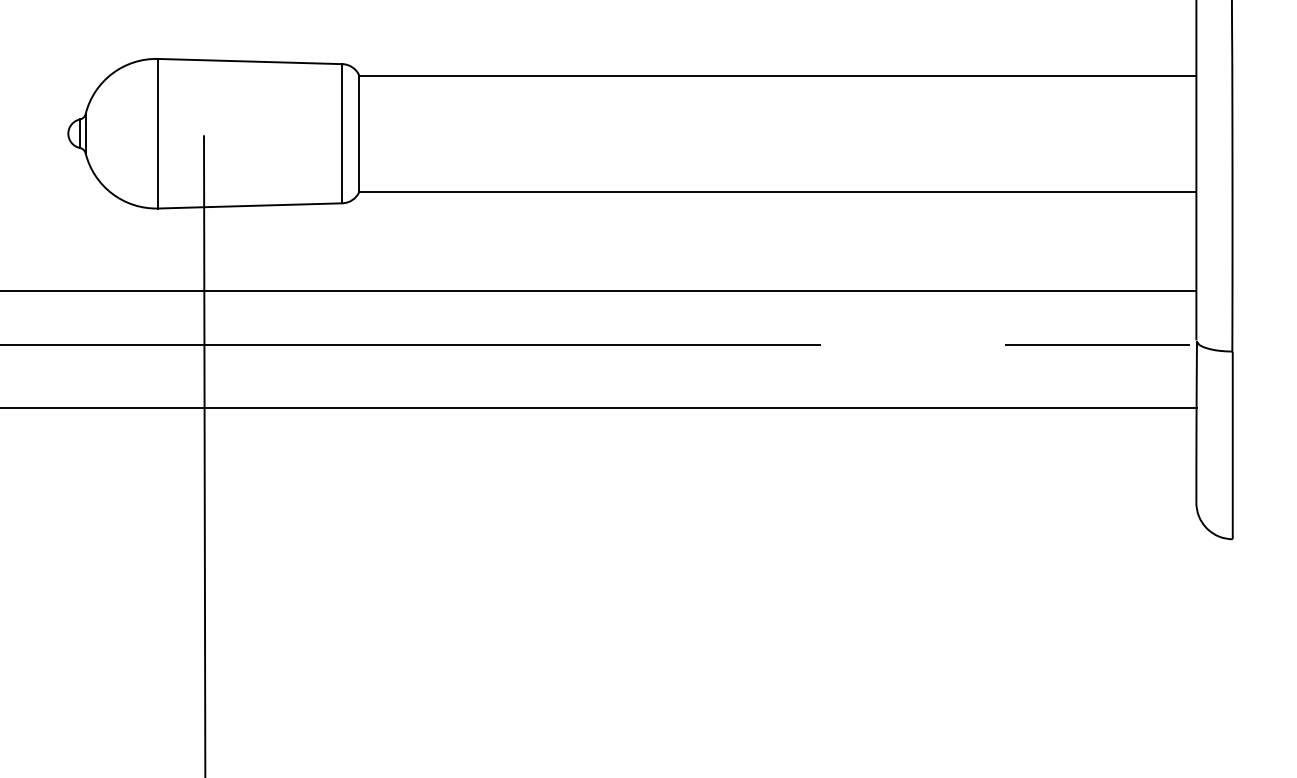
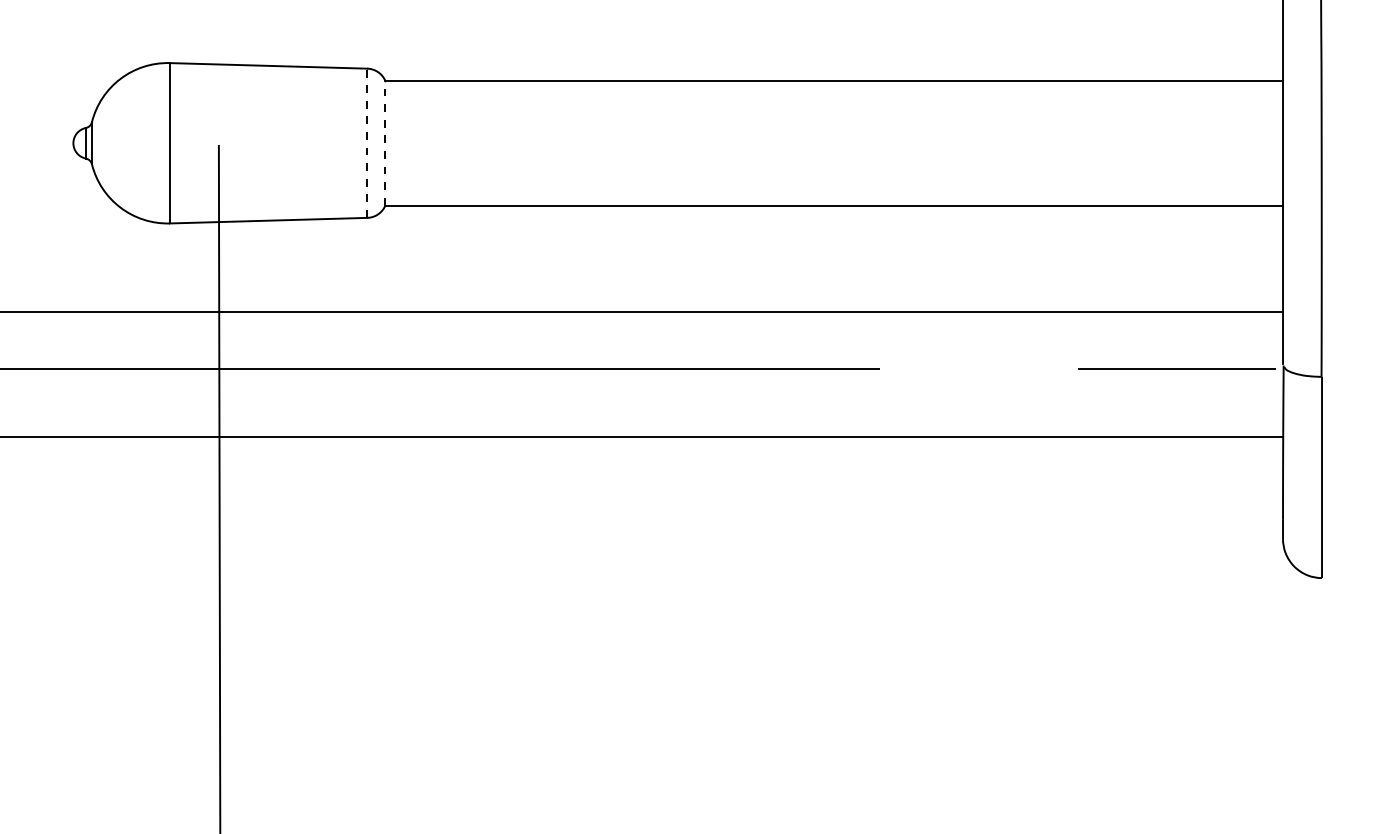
line: (342, 133) -> (367, 143), solid -> dashed
line: (359, 133) -> (385, 143), solid -> dashed

